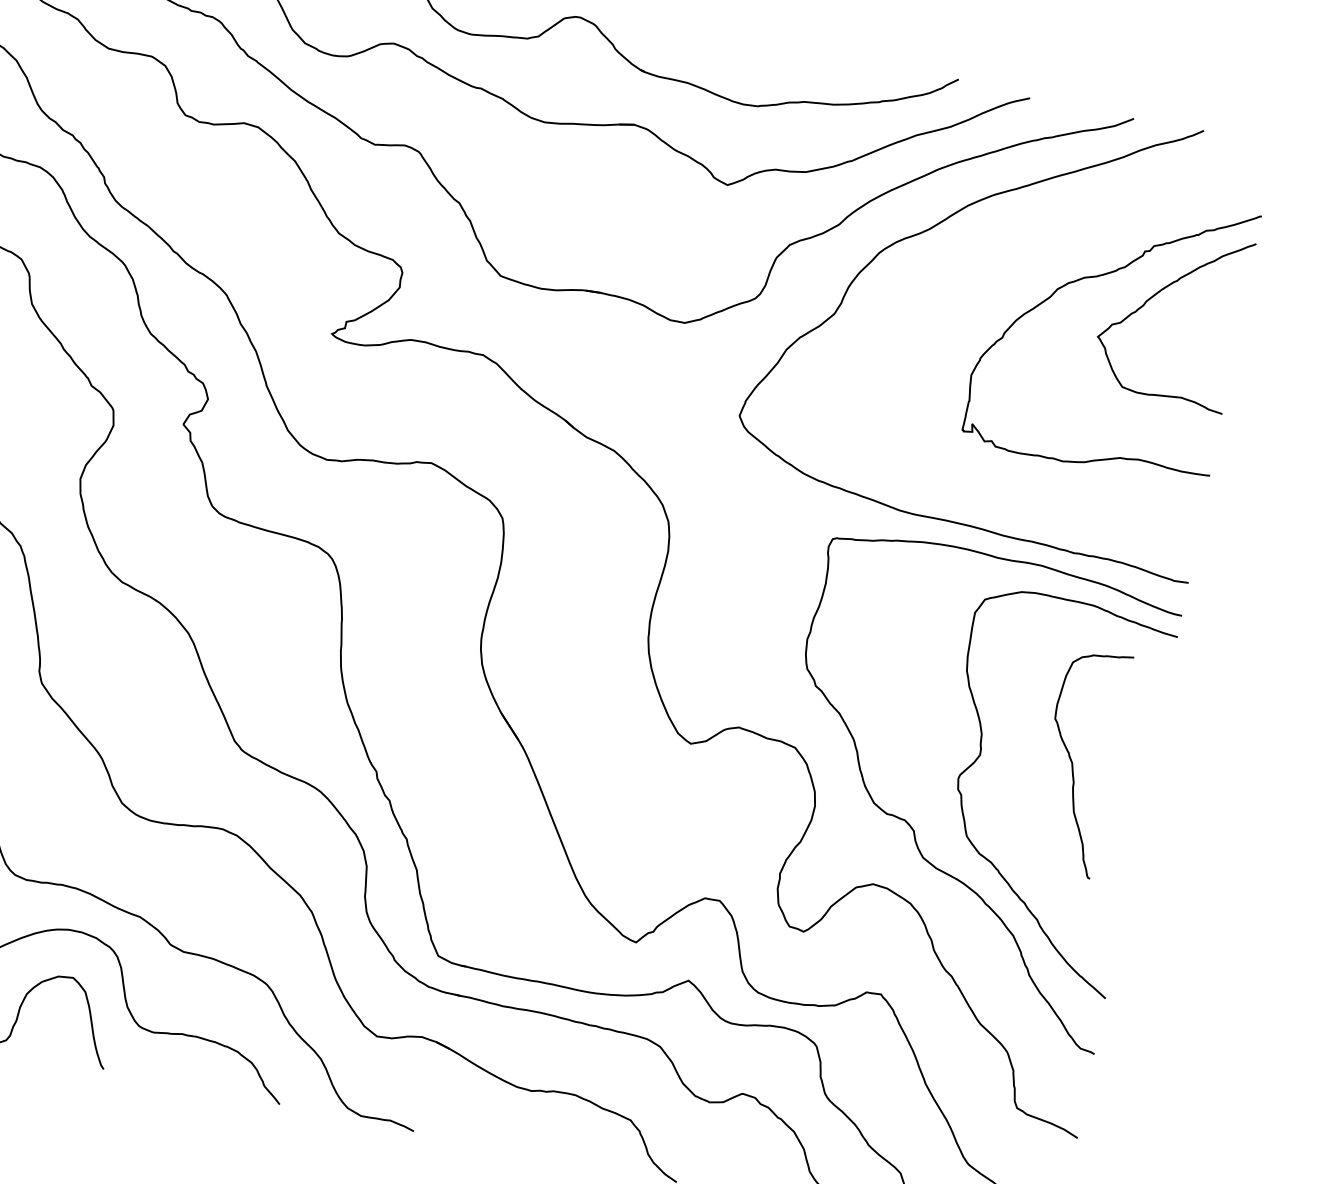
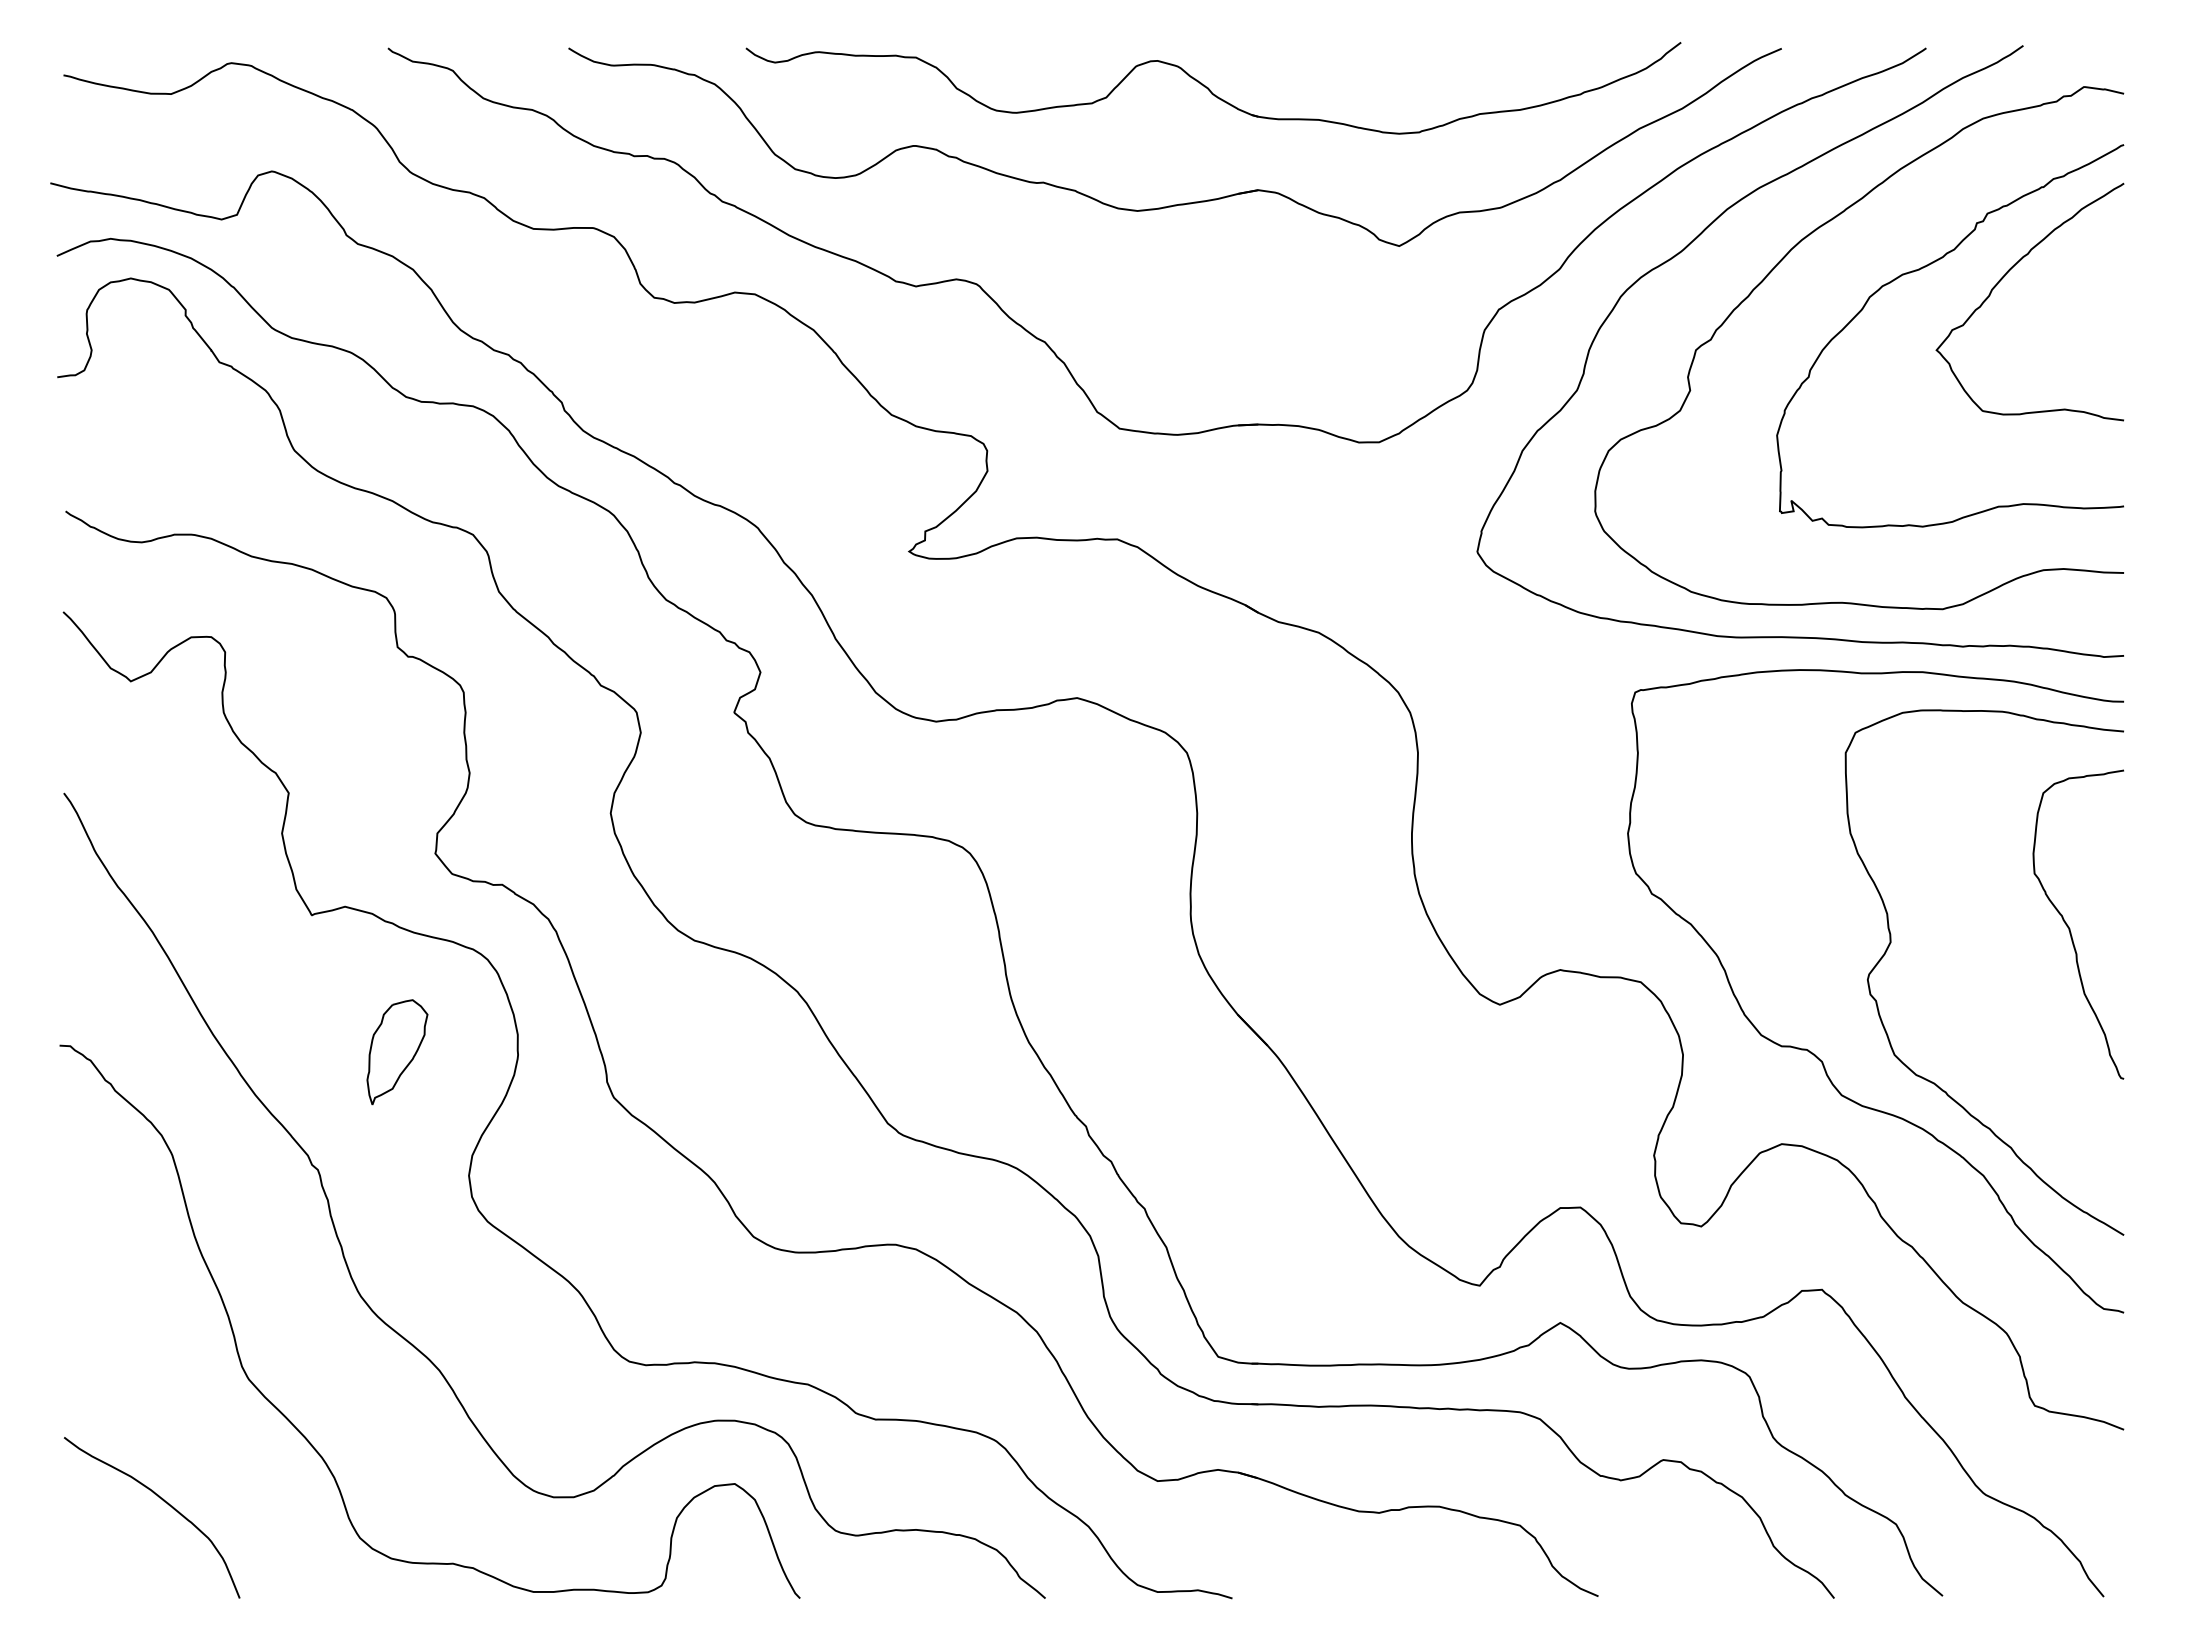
curve: (992, 256) -> (1773, 270), added
curve: (1073, 763) -> (2070, 928), moved

